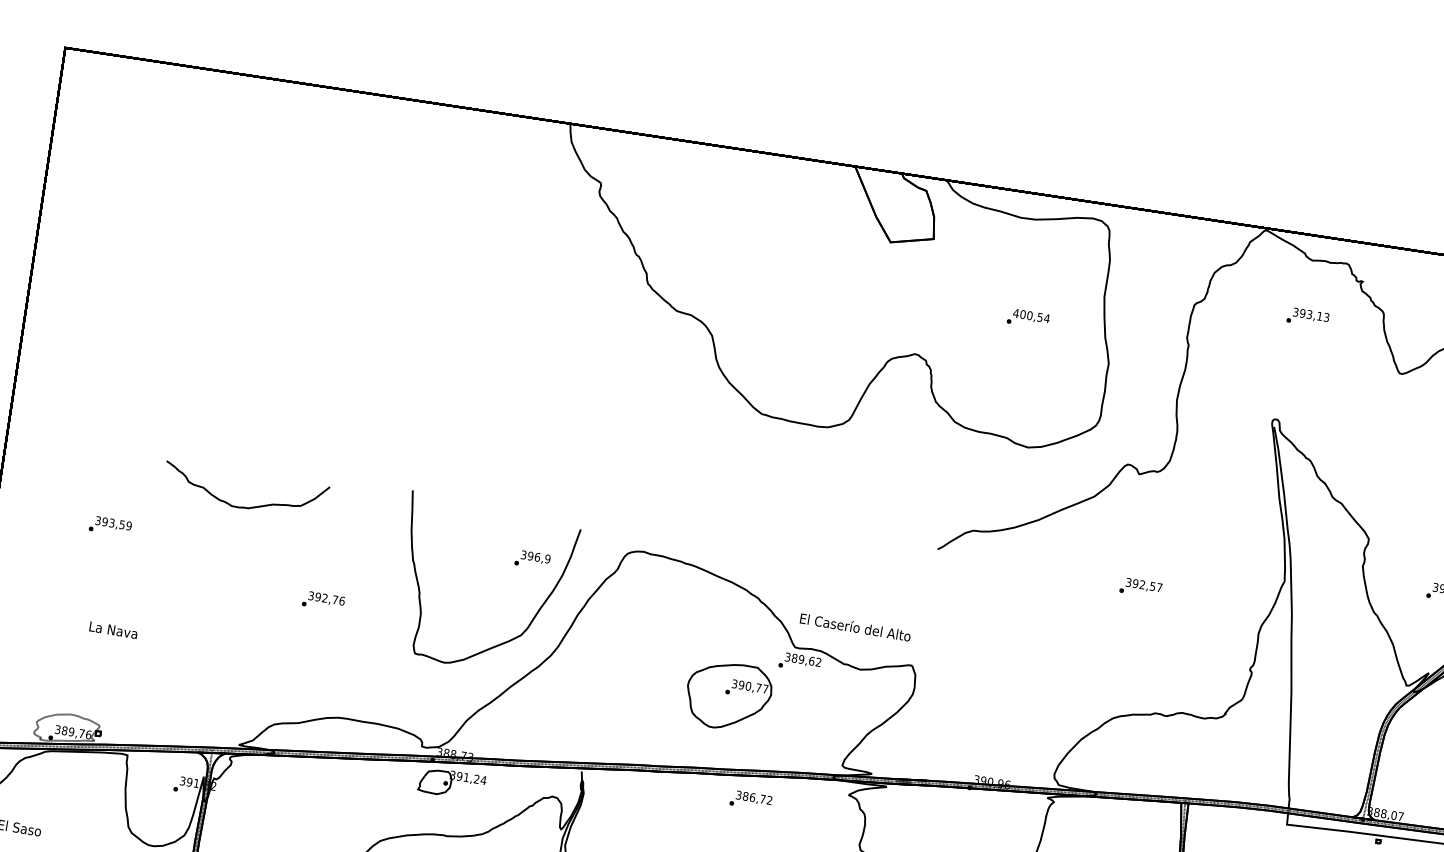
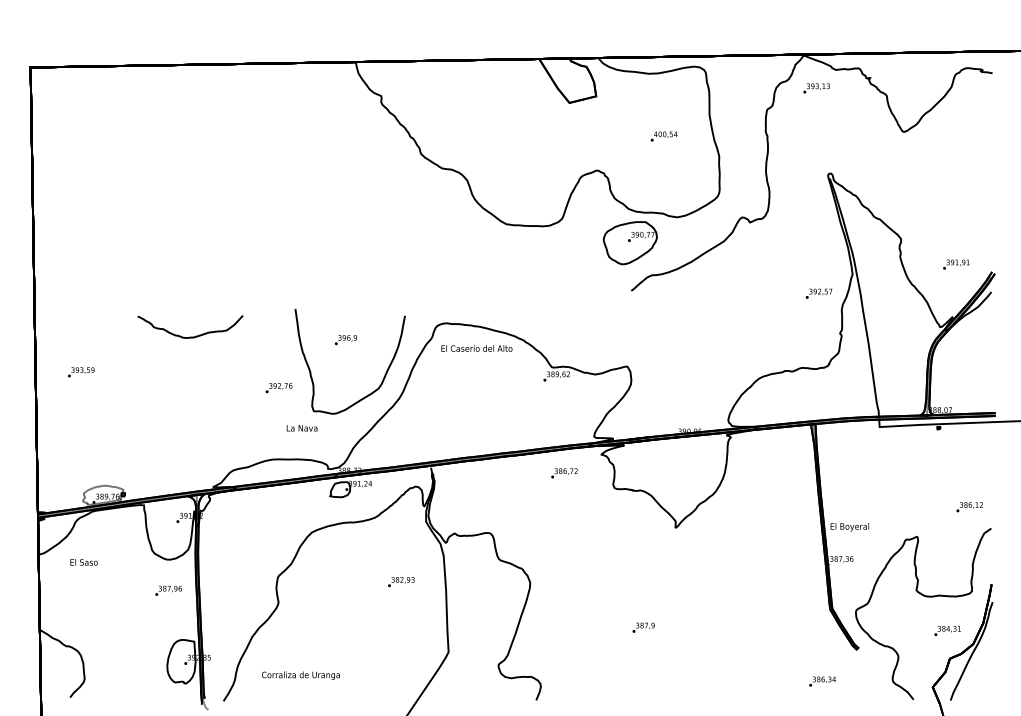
text: (1307, 317) -> (816, 88), moved
text: (110, 526) -> (81, 372), moved
text: (533, 560) -> (346, 340), moved
text: (1140, 587) -> (818, 293), moved
text: (322, 601) -> (278, 388), moved
text: (854, 627) -> (476, 348), moved
text: (112, 630) -> (301, 428), moved
part: (727, 696) -> (629, 243), moved
text: (751, 800) -> (564, 473), moved

